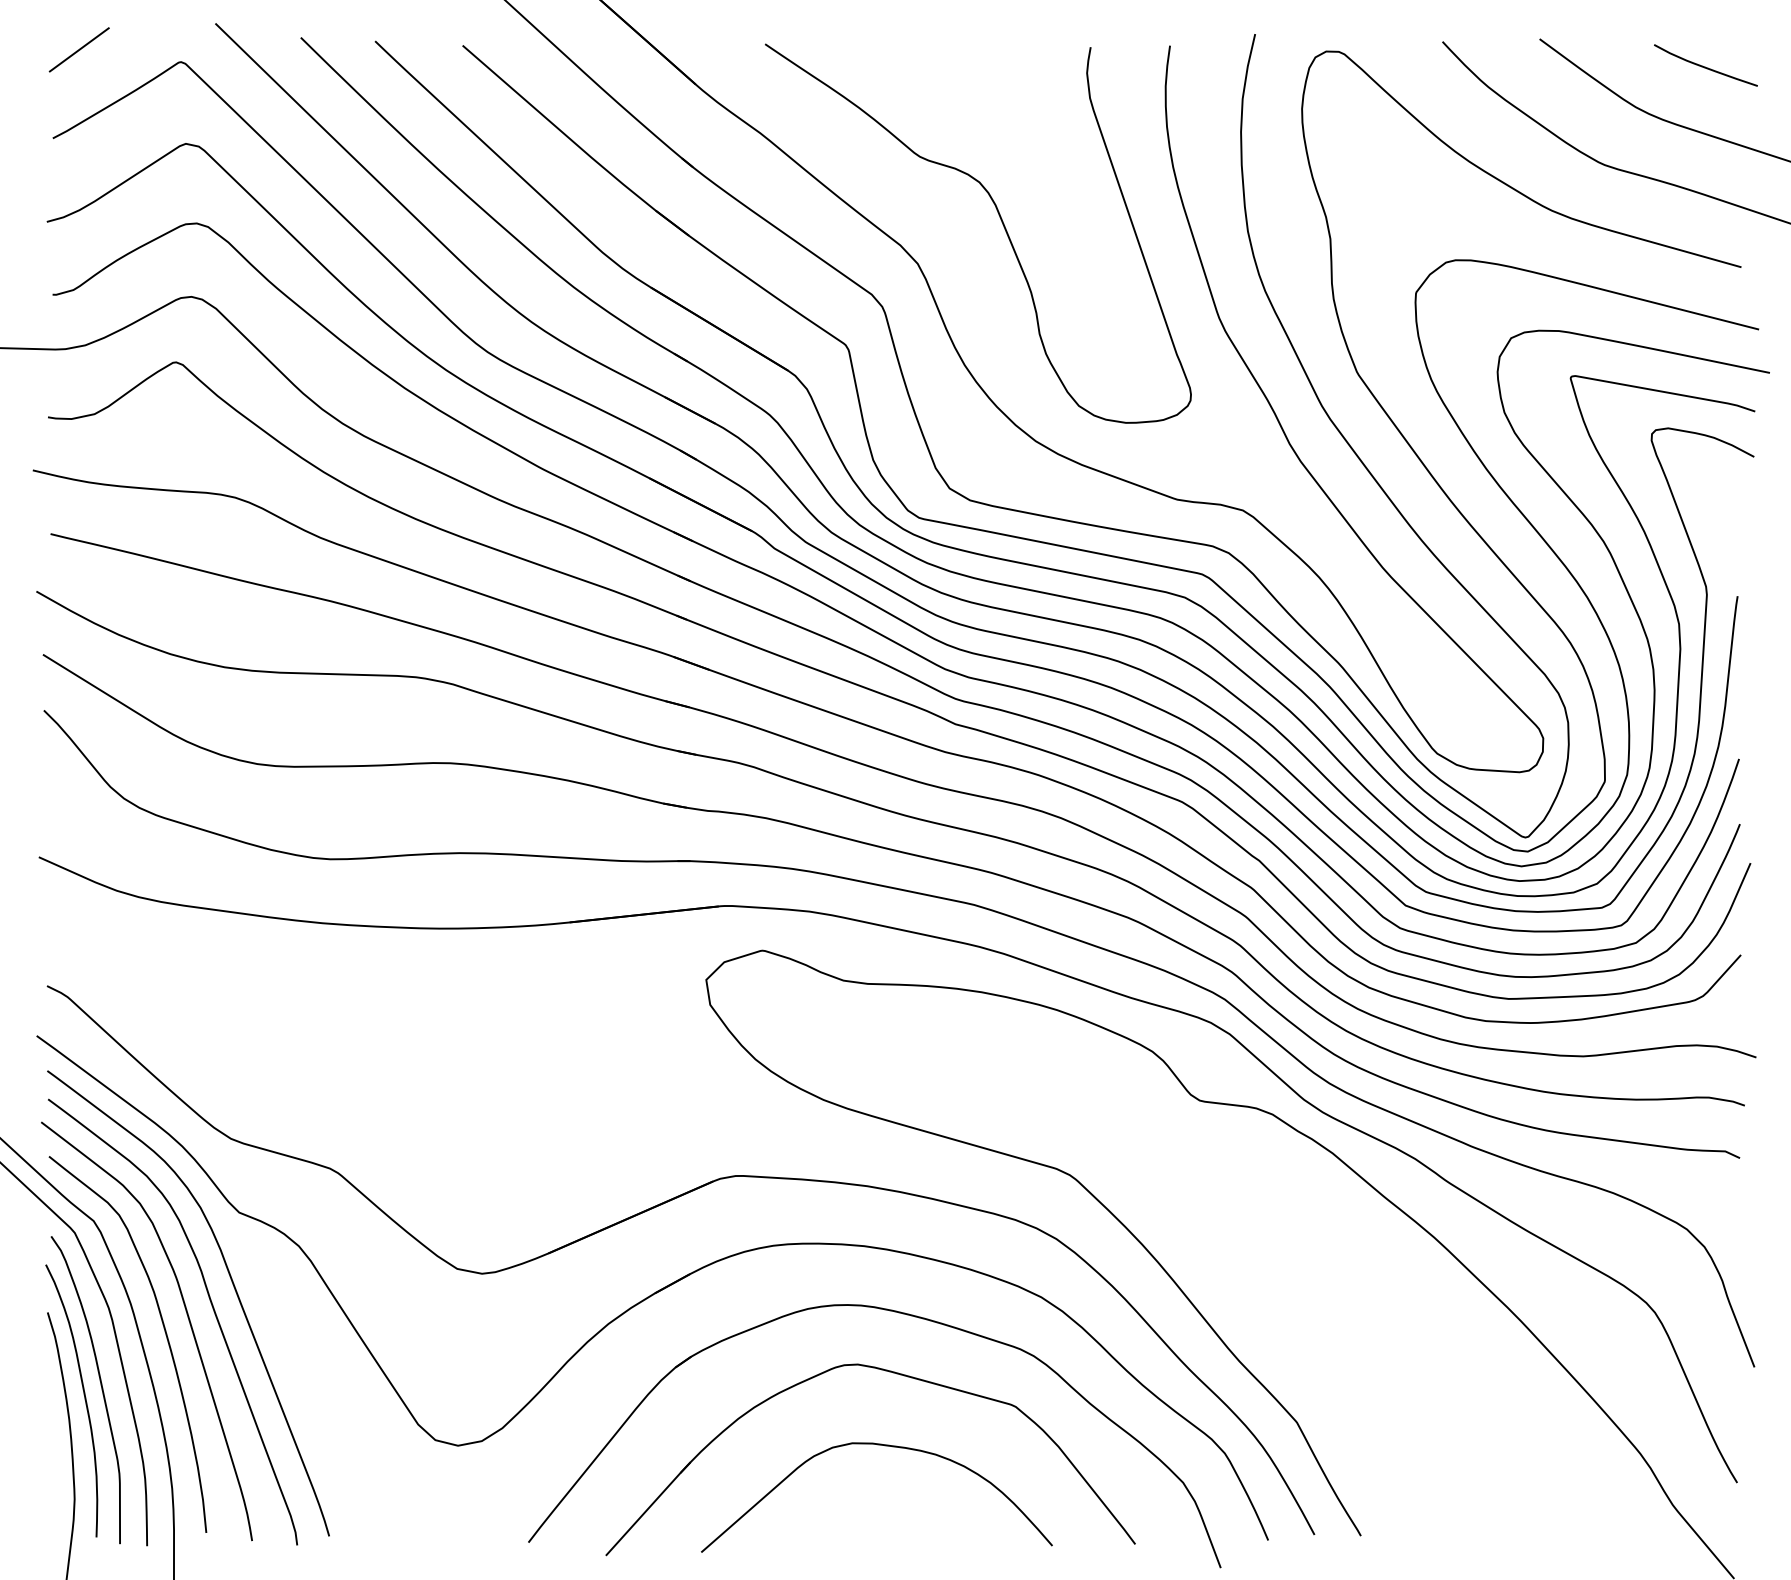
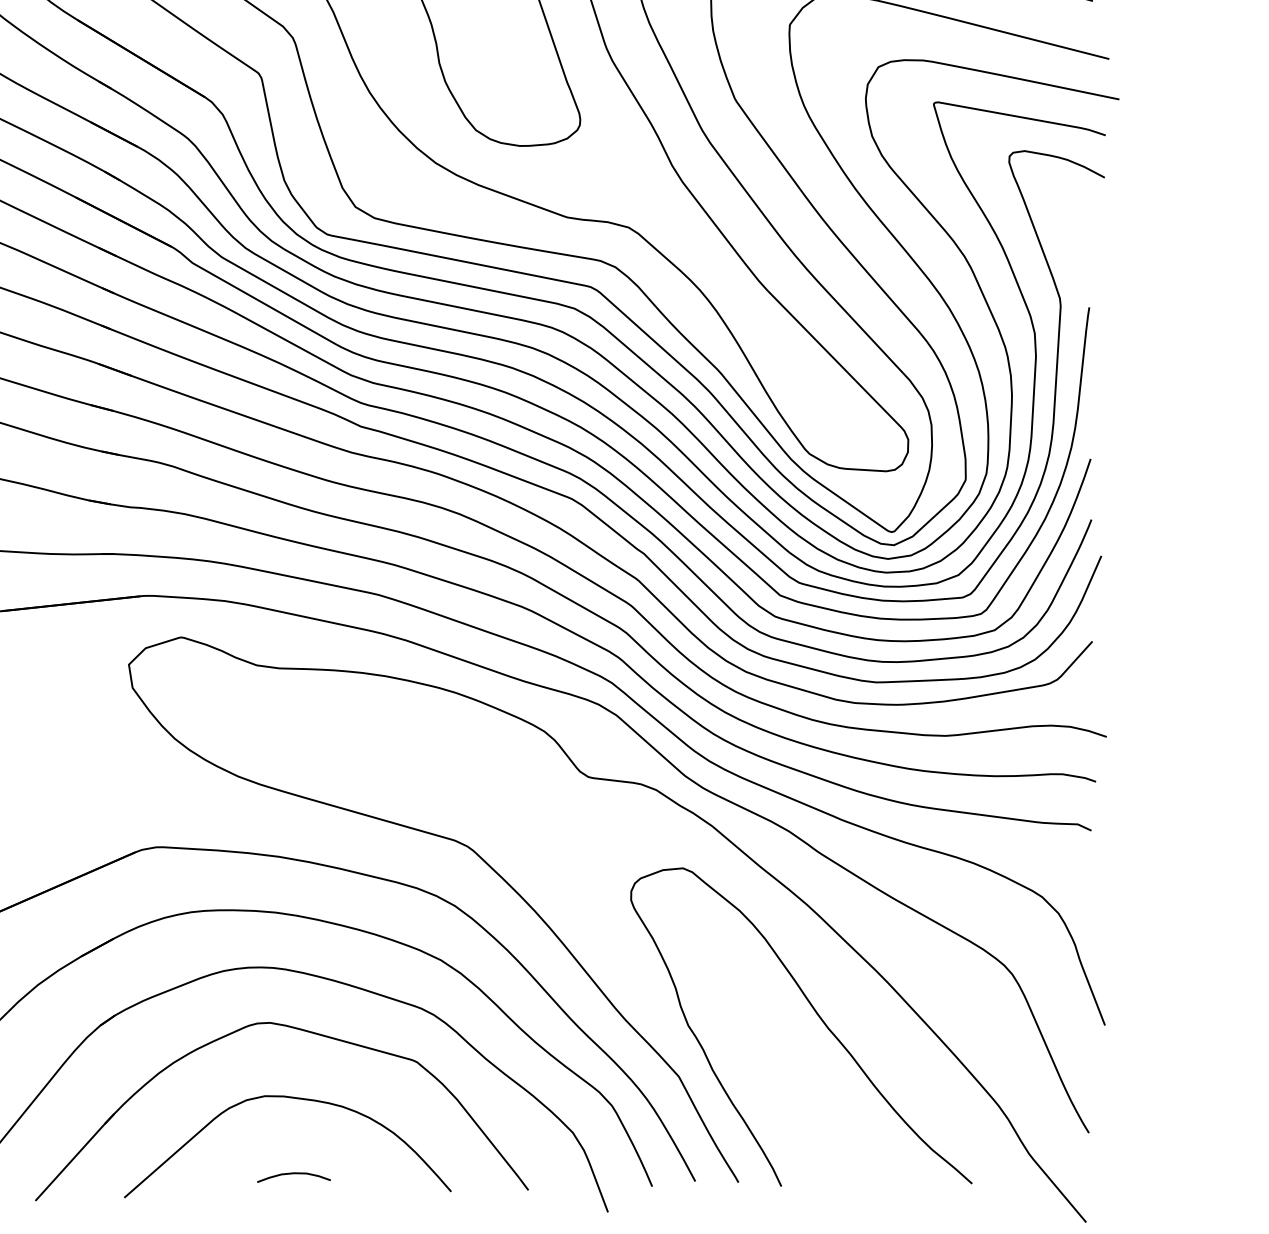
curve: (1445, 1356) -> (817, 1015), added
curve: (882, 1527) -> (293, 1174), added

